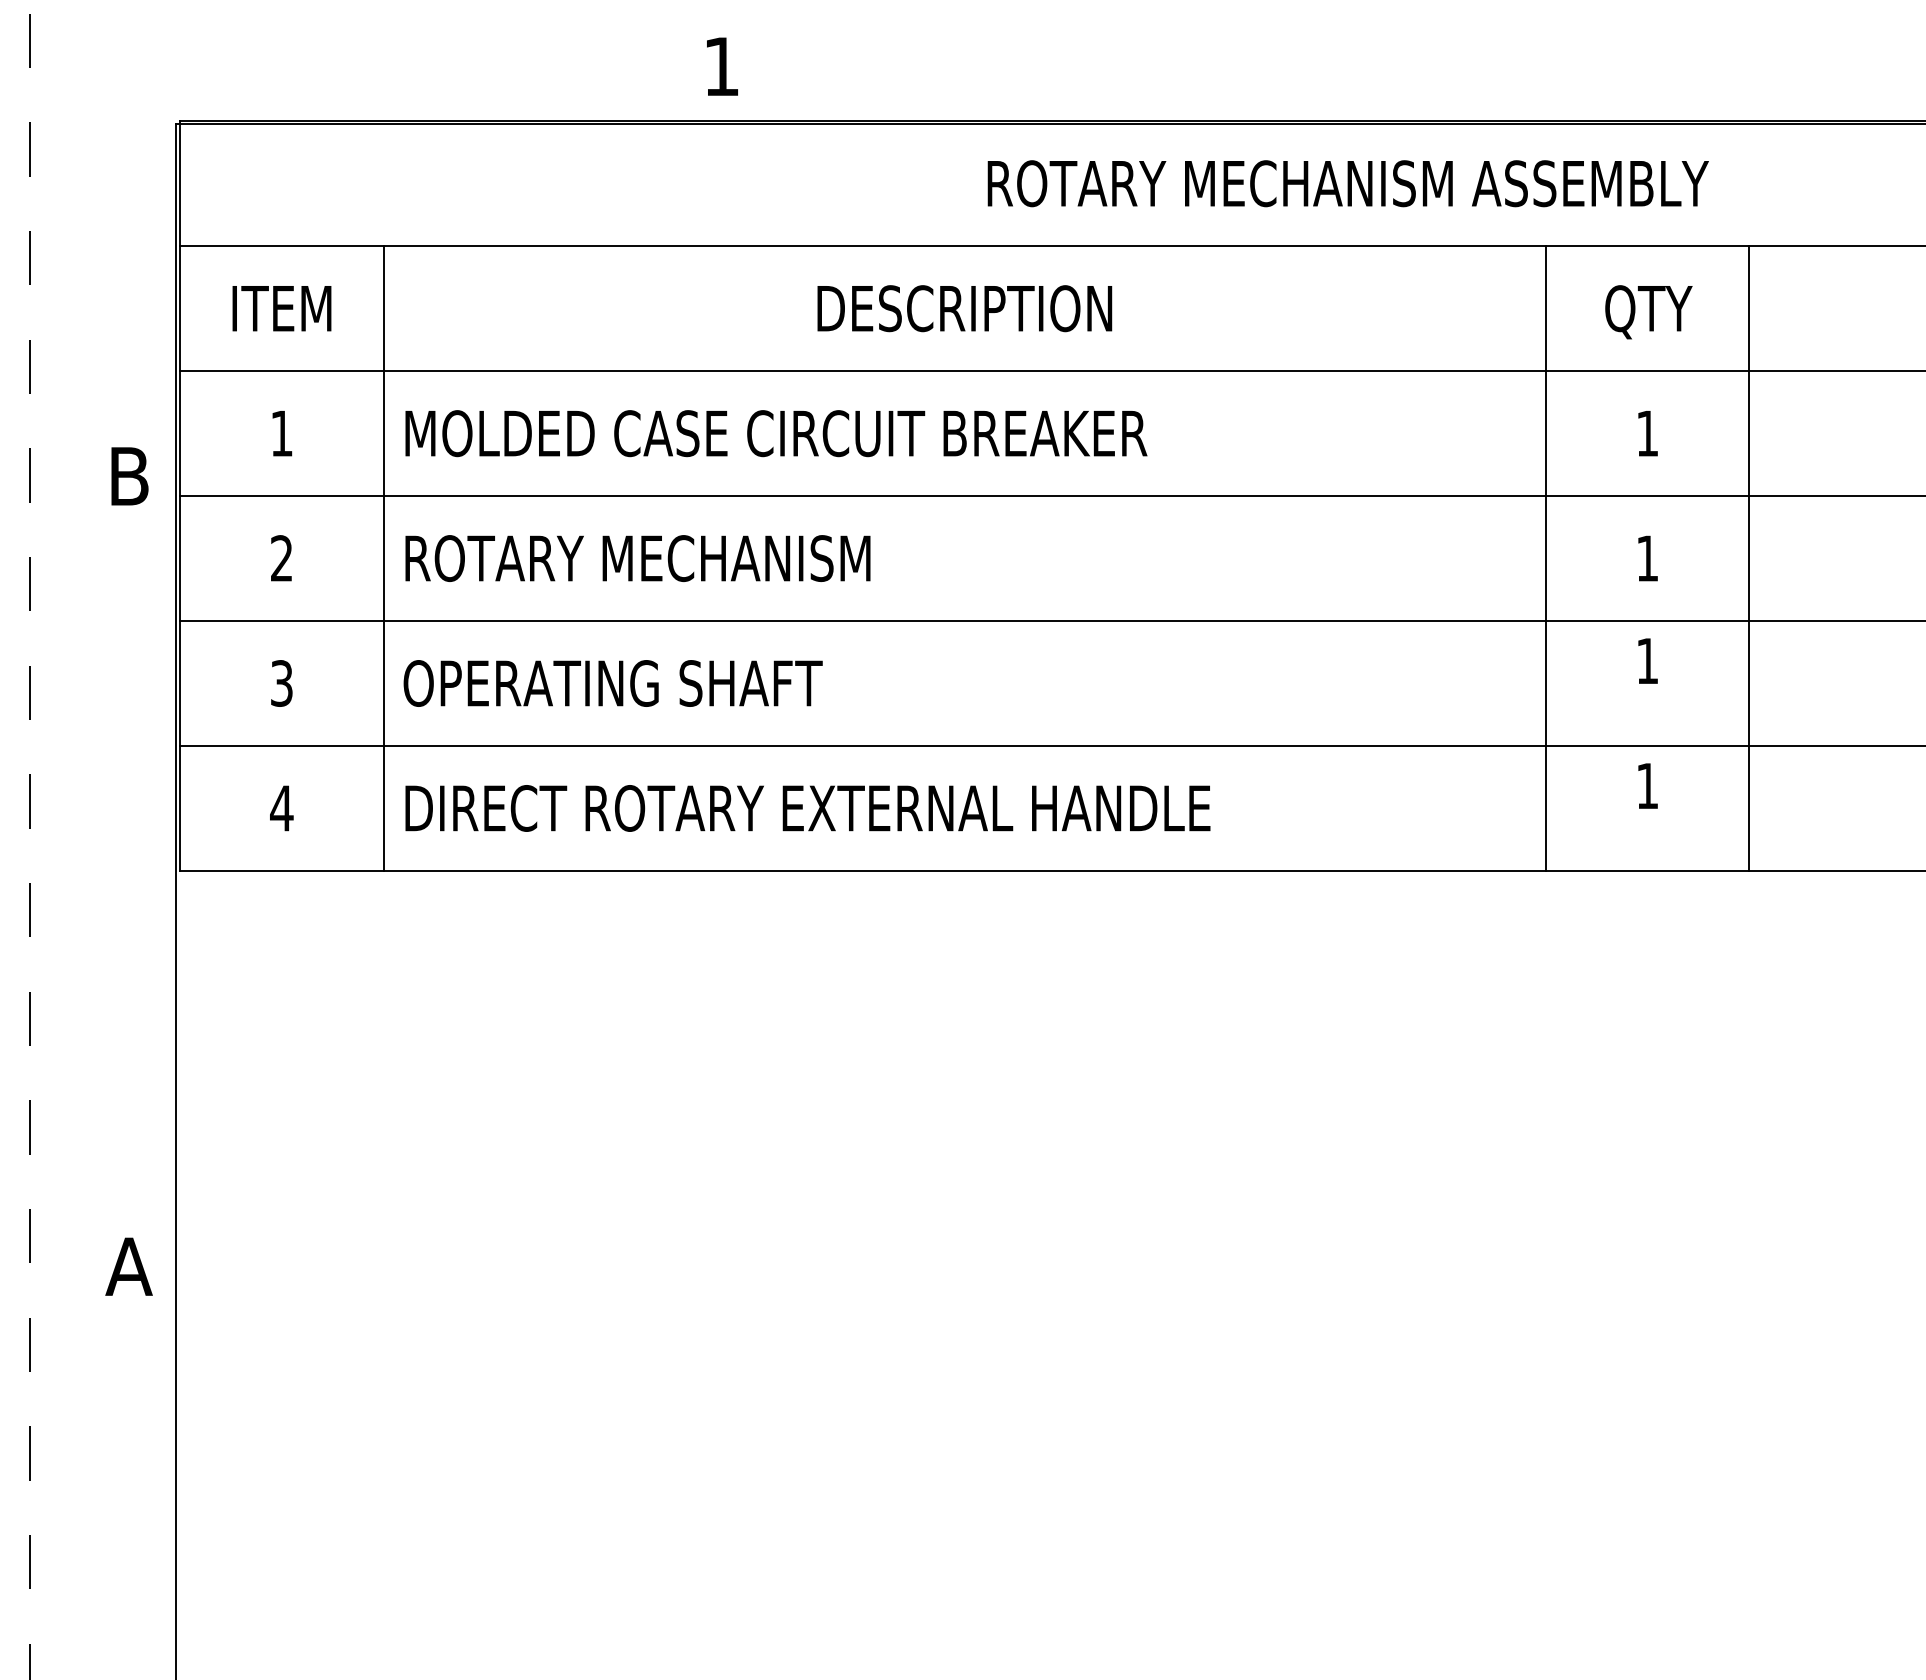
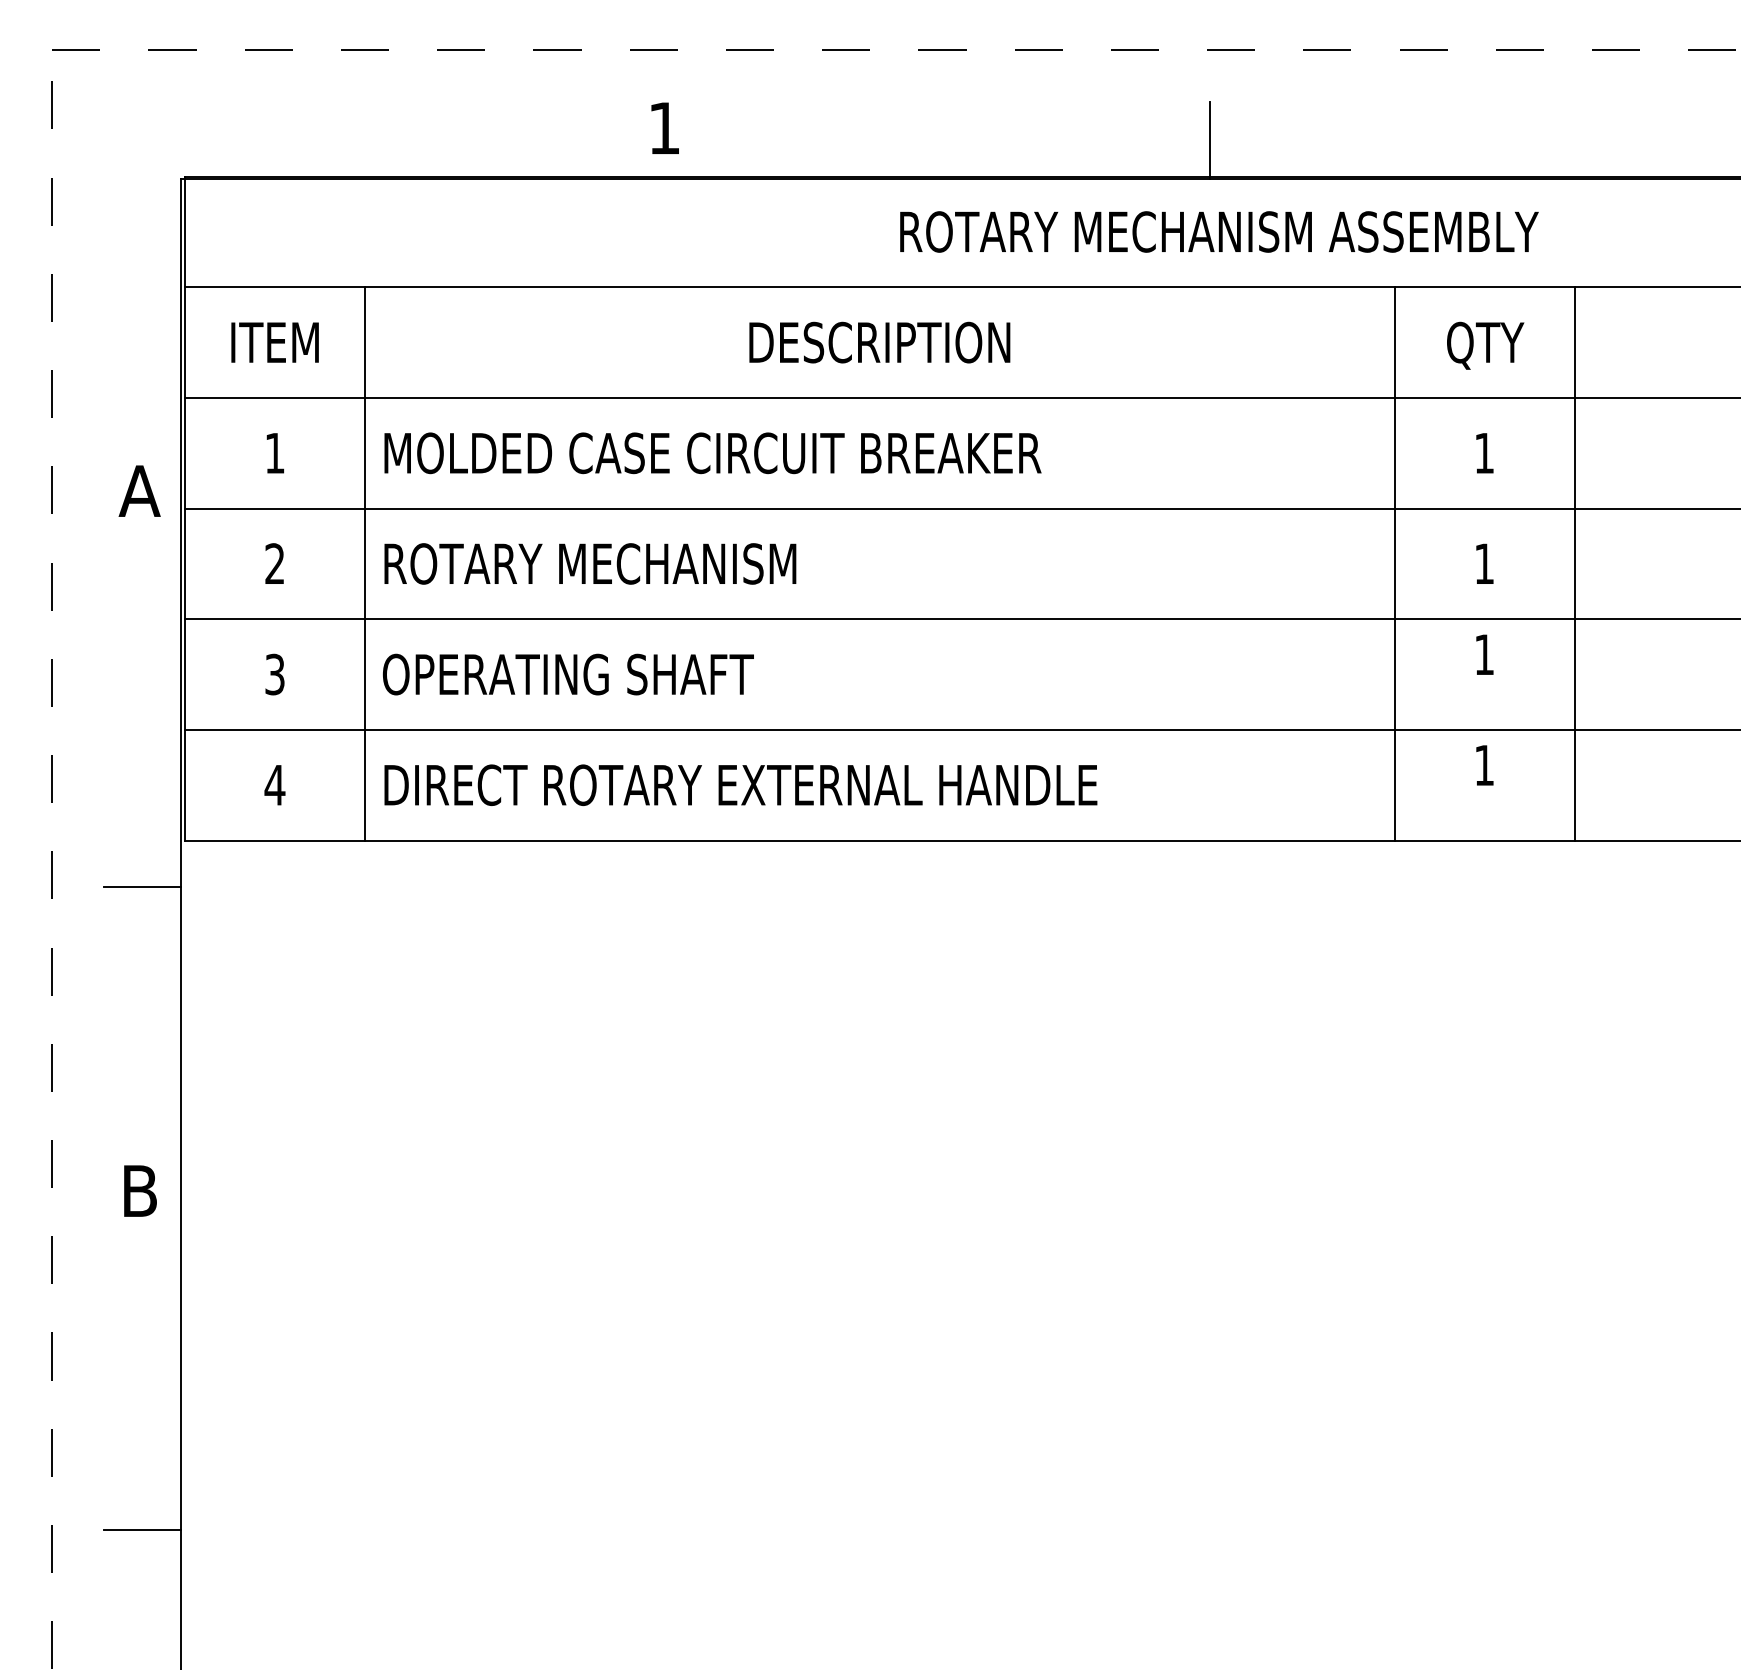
line: (1338, 79) -> (1210, 139), added
text: (128, 475) -> (139, 490), B -> A
line: (131, 922) -> (141, 886), added
text: (128, 1266) -> (139, 1190), A -> B
line: (131, 1648) -> (141, 1529), added

